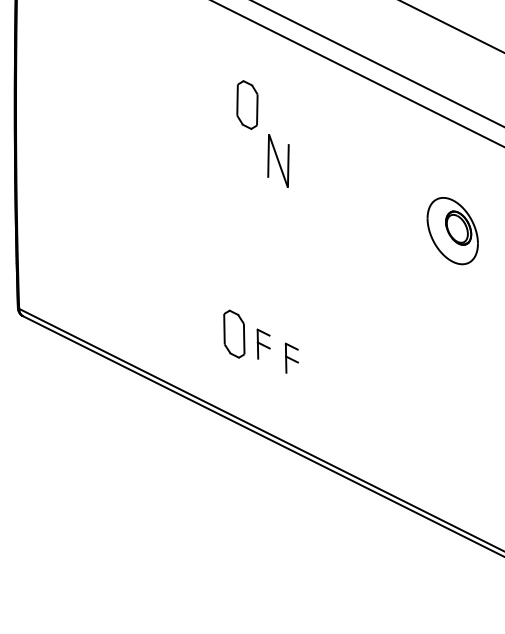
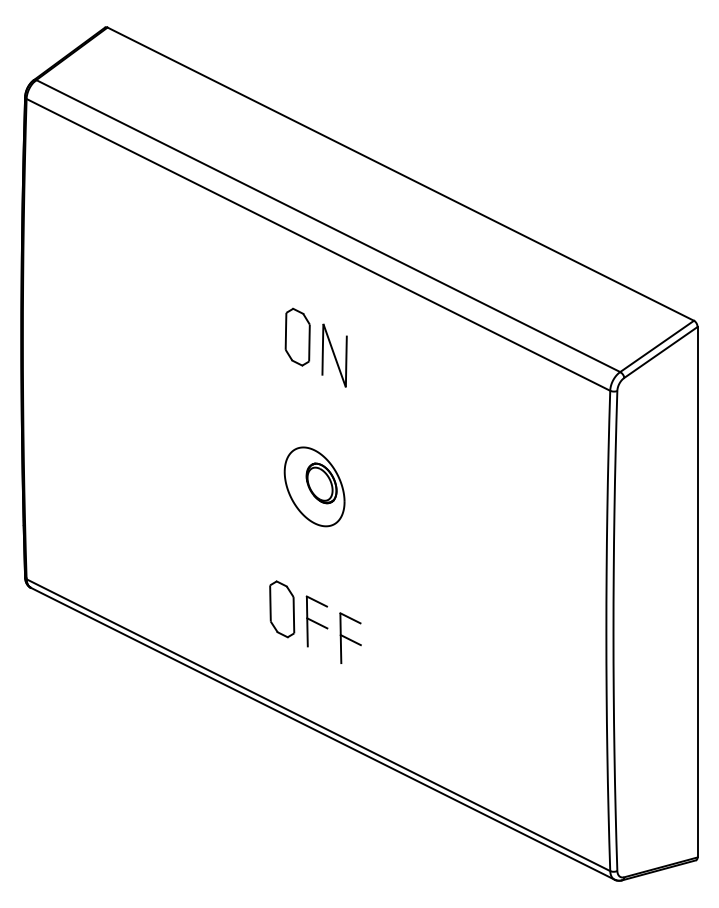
part: (278, 160) -> (334, 355), moved
part: (452, 230) -> (314, 486), moved
part: (263, 344) -> (316, 621), size x1.43
part: (291, 357) -> (350, 637), size x1.43

